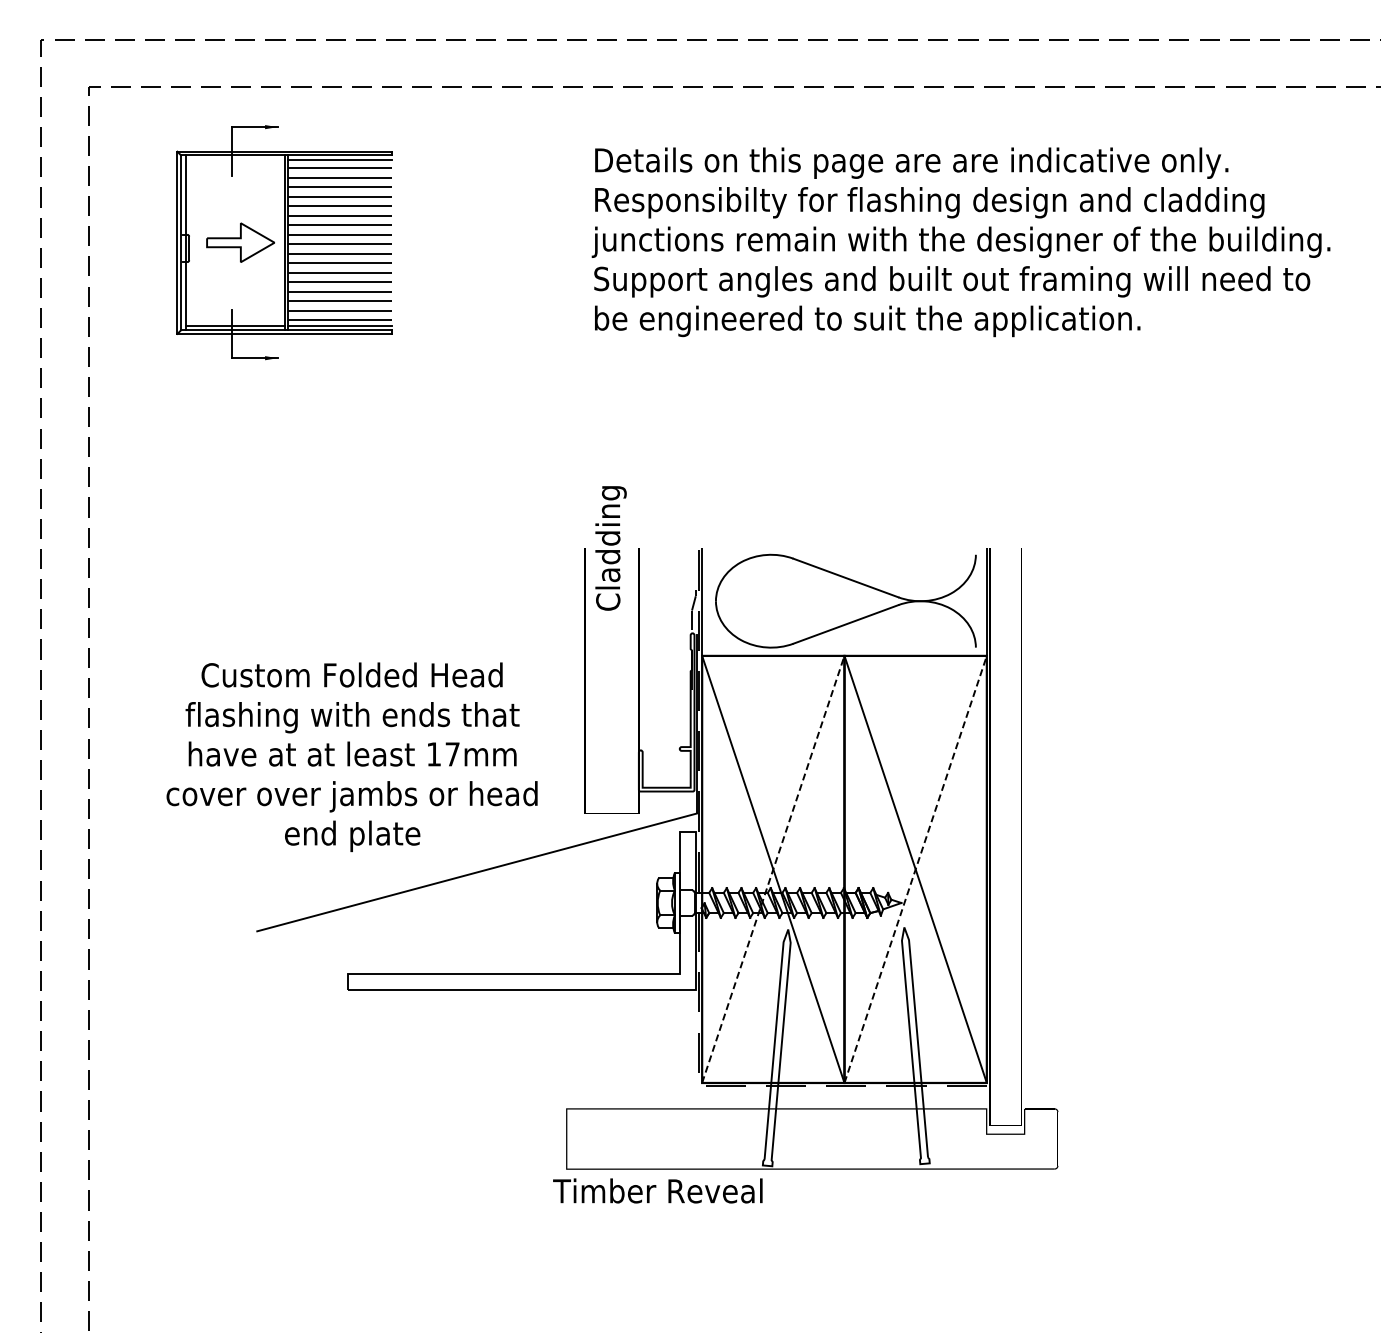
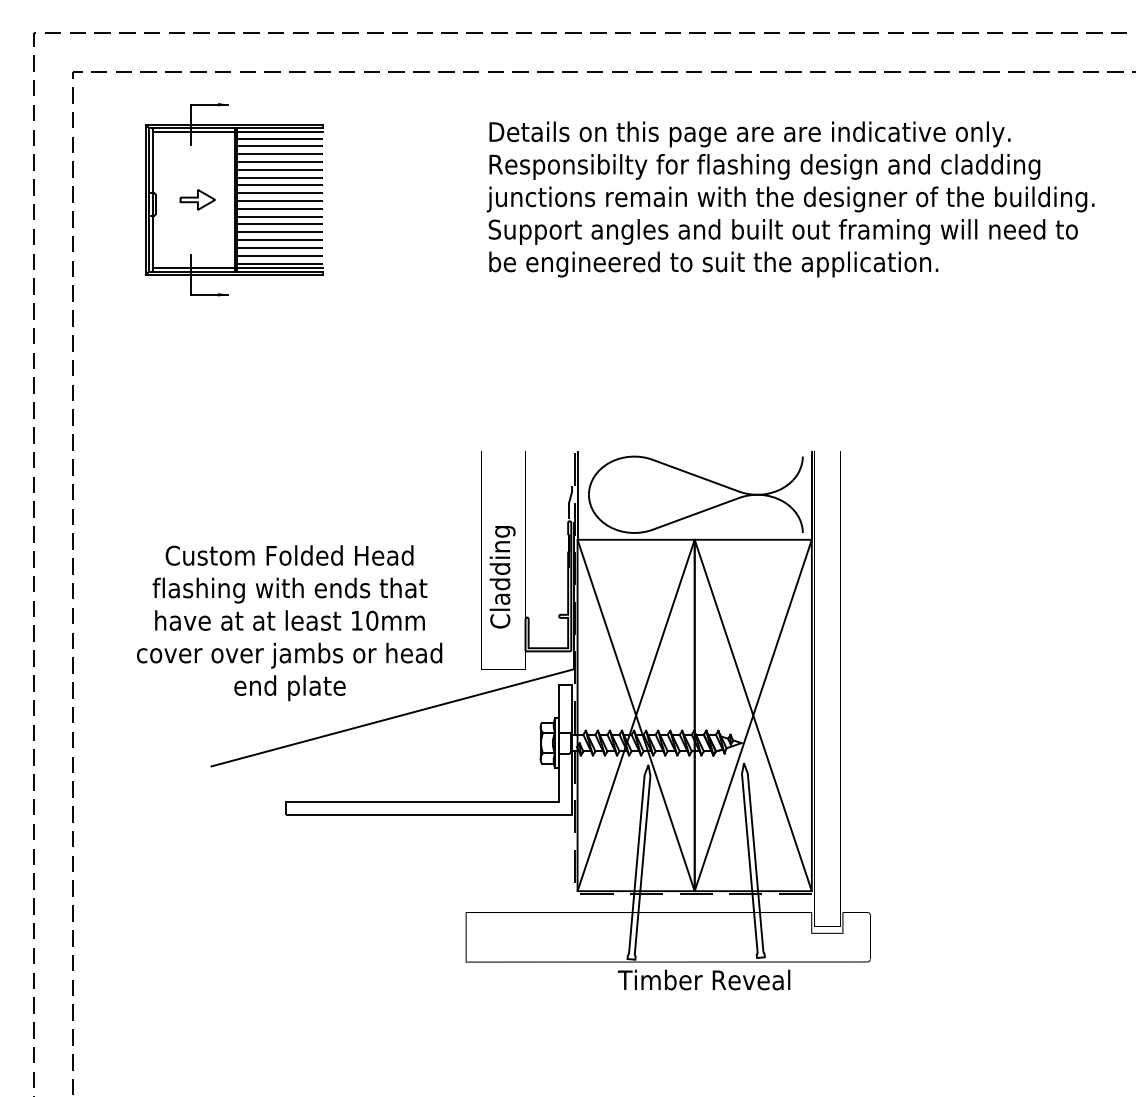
line: (235, 159) -> (193, 131), added
part: (240, 242) -> (197, 199), size x0.62
text: (610, 548) -> (502, 577), moved
text: (452, 754) -> (372, 620), 17mm -> 10mm
line: (773, 868) -> (636, 714), dashed -> solid
line: (915, 868) -> (753, 714), dashed -> solid
text: (657, 1190) -> (703, 979), moved

